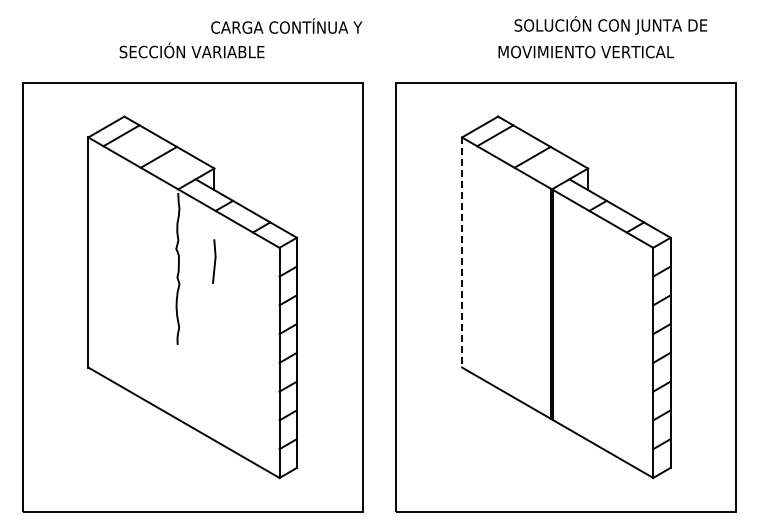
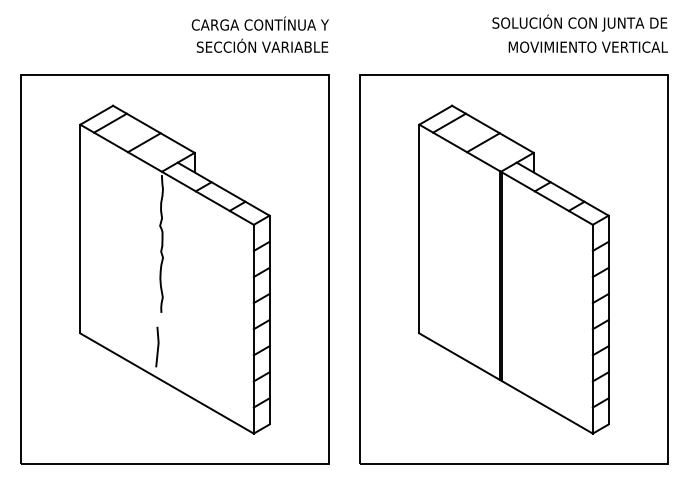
text: (610, 25) -> (579, 23), moved
text: (191, 50) -> (261, 45), moved
text: (586, 51) -> (588, 46), moved
line: (462, 253) -> (419, 229), dashed -> solid
line: (214, 261) -> (157, 347), moved

